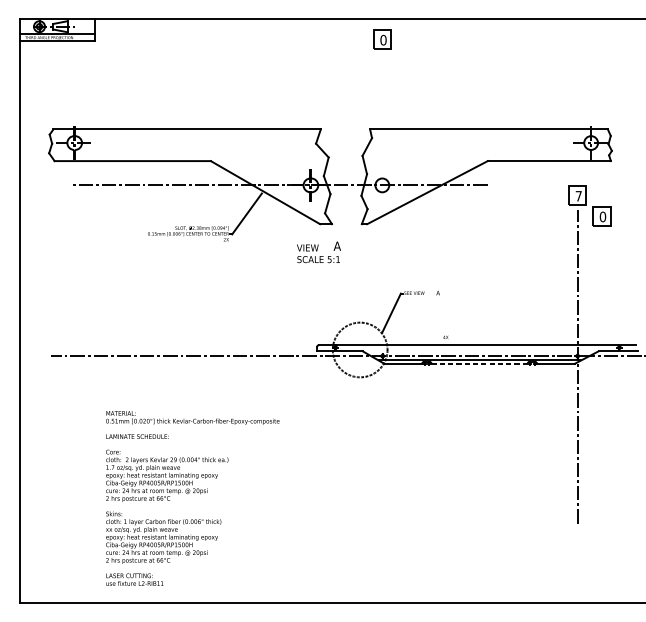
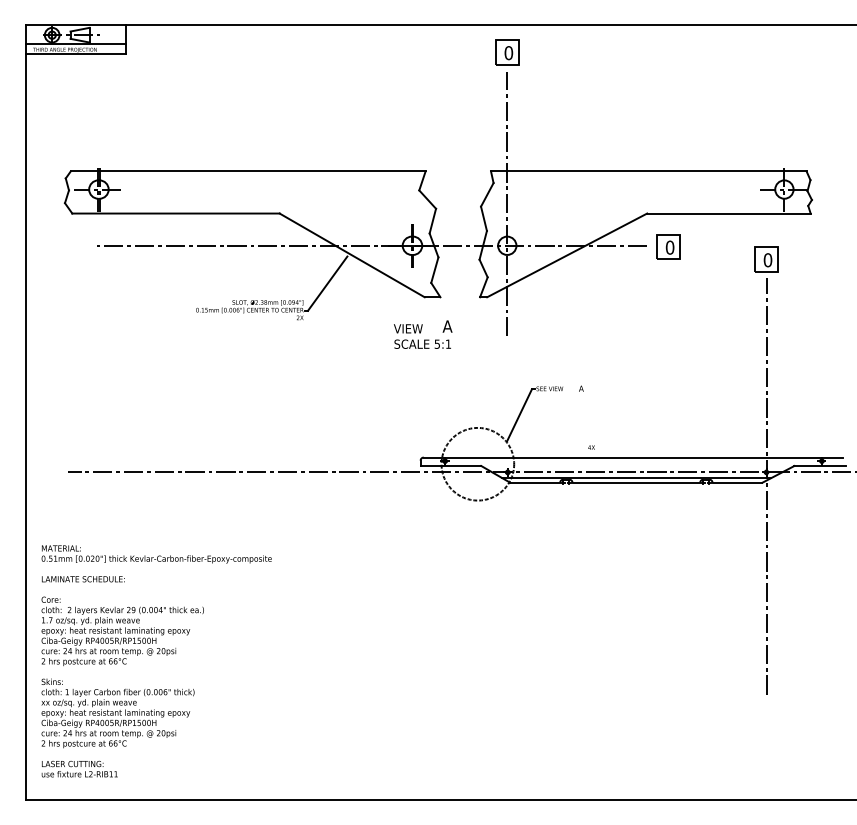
line: (382, 153) -> (507, 203), added
text: (578, 196) -> (767, 260), 7 -> 0
part: (601, 216) -> (668, 246), moved
line: (479, 363) -> (636, 482), dashed -> solid
text: (192, 498) -> (156, 661), moved

